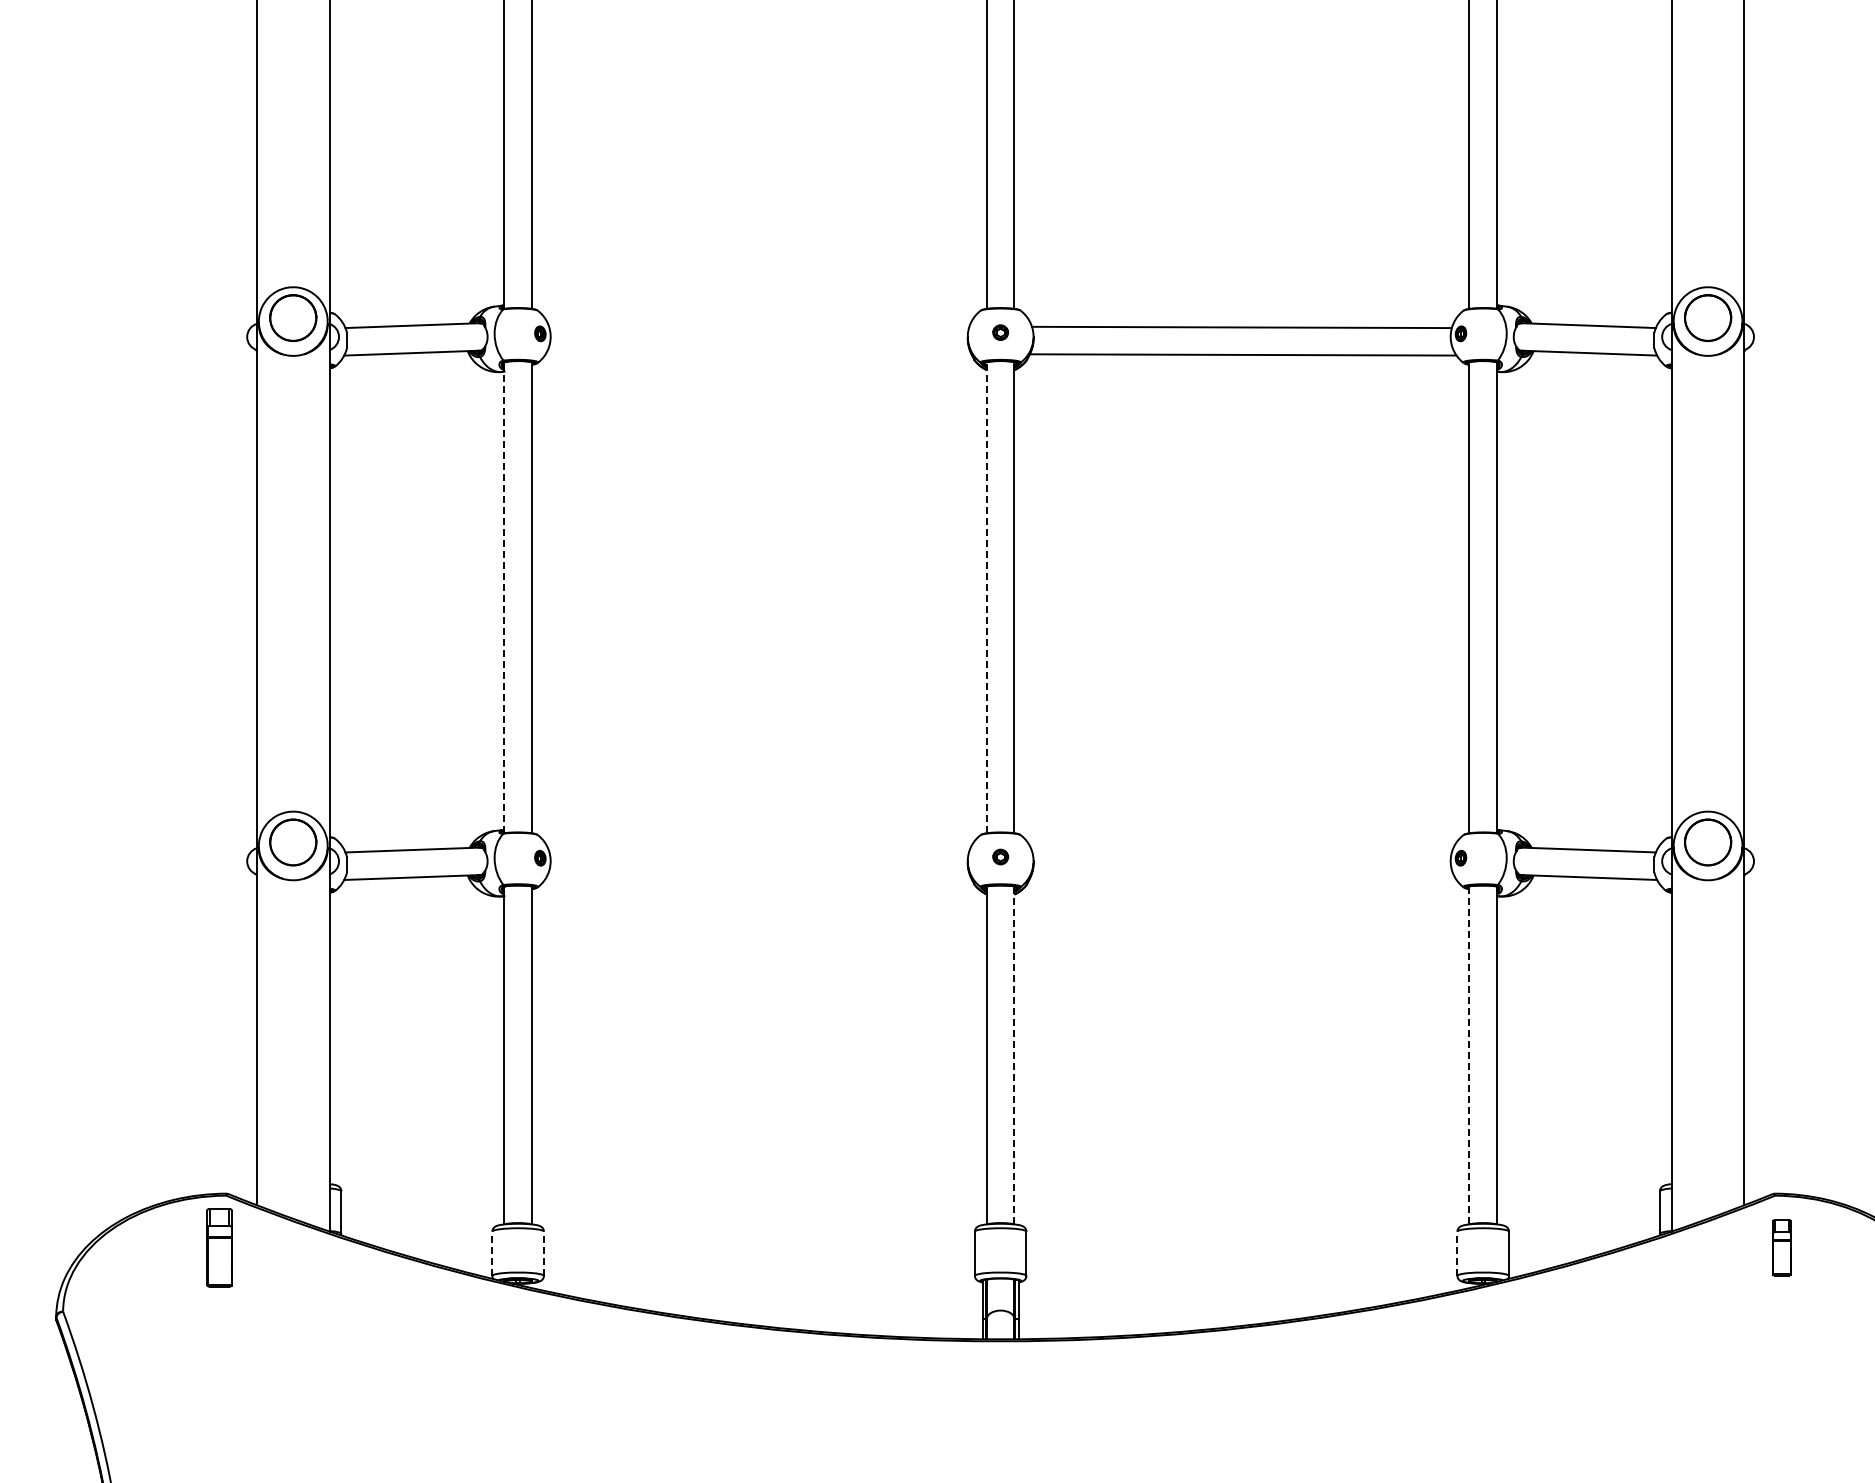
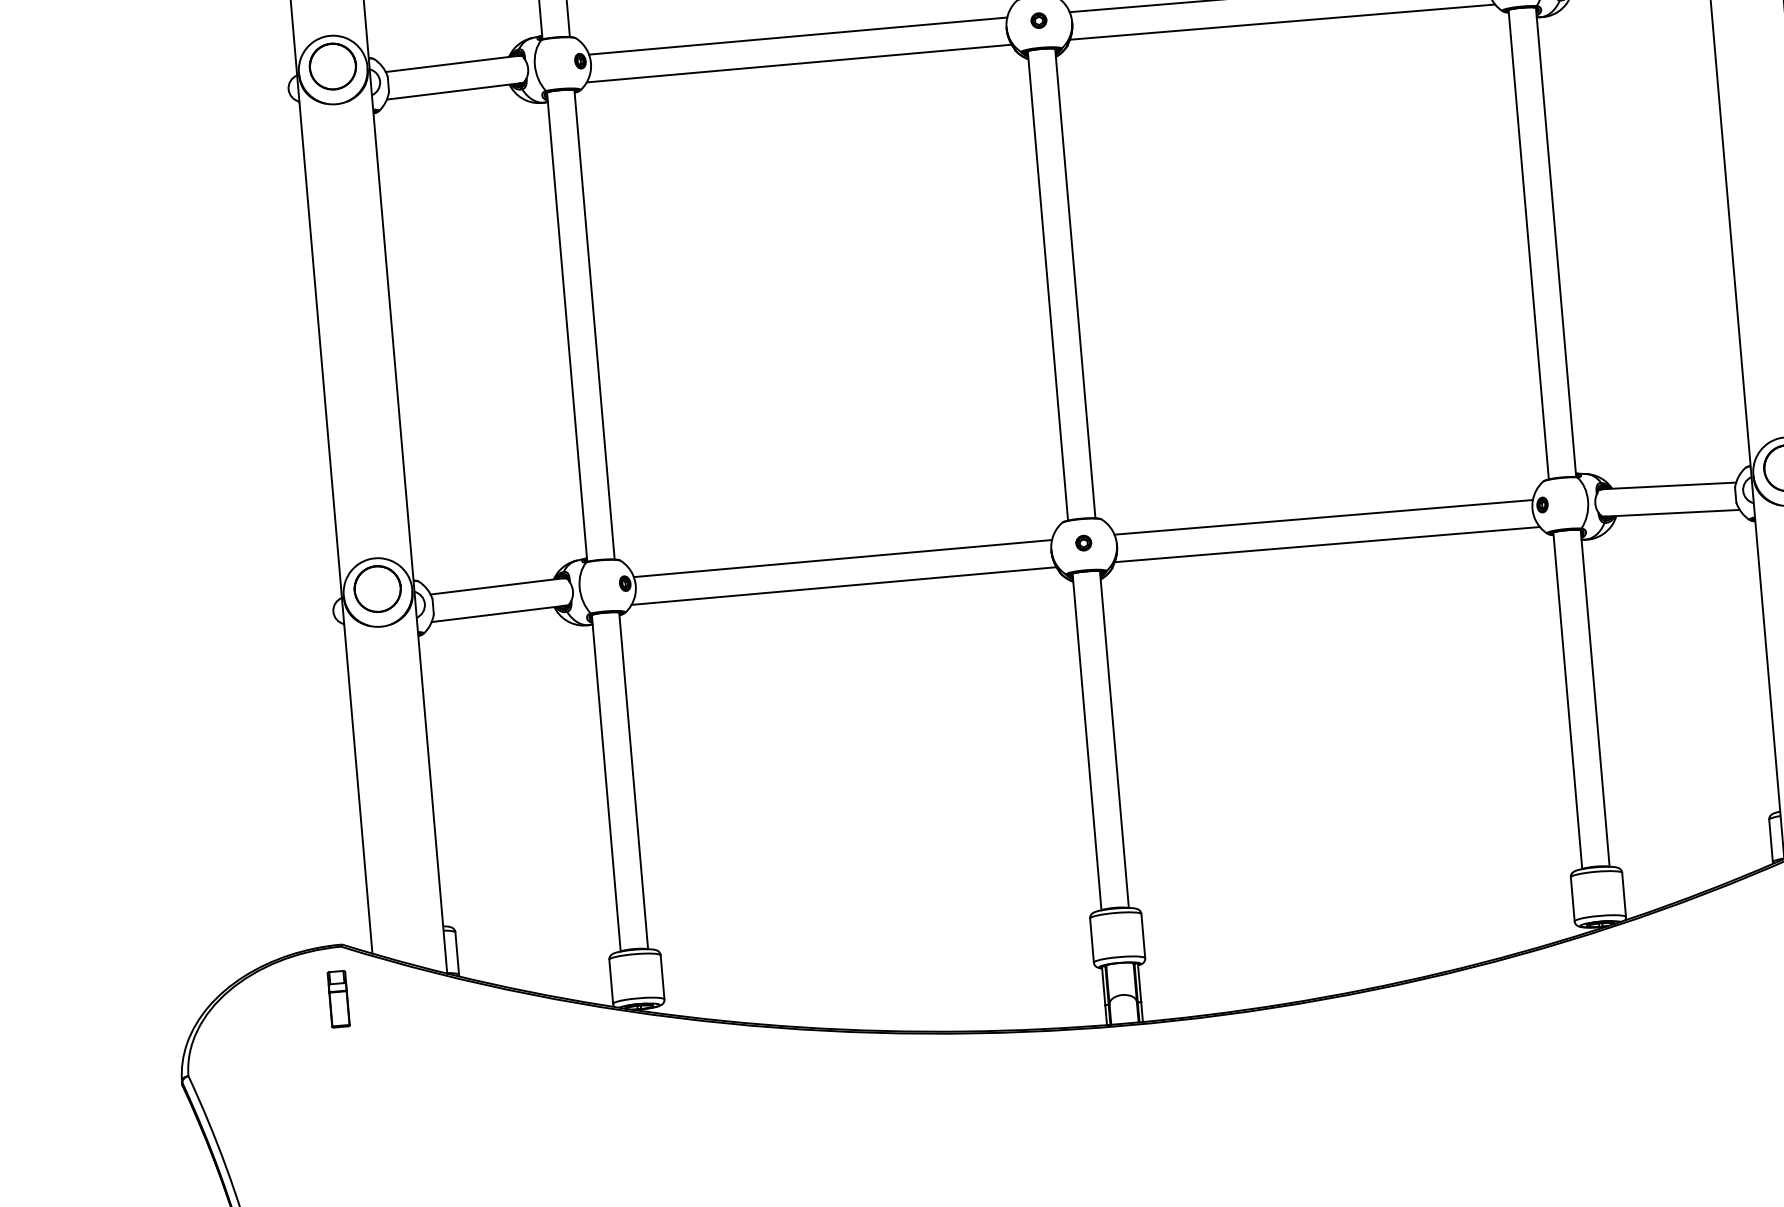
line: (759, 327) -> (798, 36), added
line: (757, 354) -> (798, 63), added
line: (504, 597) -> (567, 326), dashed -> solid
line: (986, 597) -> (1047, 285), dashed -> solid
line: (759, 851) -> (843, 558), added
line: (1241, 851) -> (1323, 517), added
line: (757, 878) -> (843, 585), added
line: (1242, 878) -> (1326, 543), added
line: (1014, 1055) -> (1114, 739), dashed -> solid
line: (1469, 1055) -> (1567, 700), dashed -> solid
part: (218, 1247) -> (337, 998), size x0.71
line: (492, 1253) -> (611, 981), dashed -> solid
line: (543, 1253) -> (662, 977), dashed -> solid
line: (1457, 1253) -> (1572, 899), dashed -> solid

